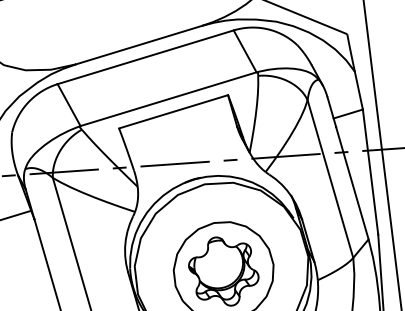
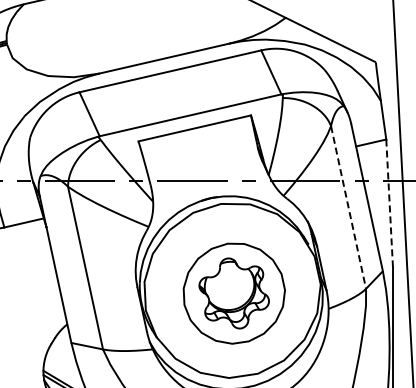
line: (370, 172) -> (389, 203), solid -> dashed
line: (330, 179) -> (348, 207), solid -> dashed

